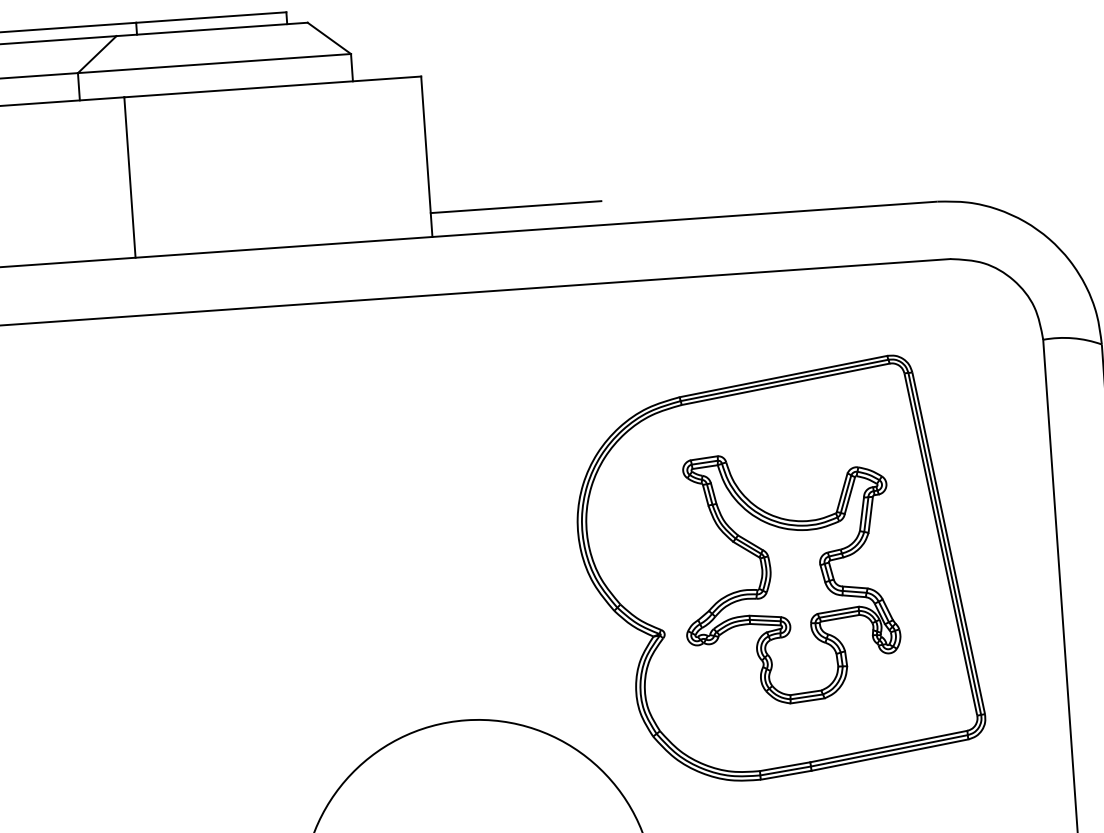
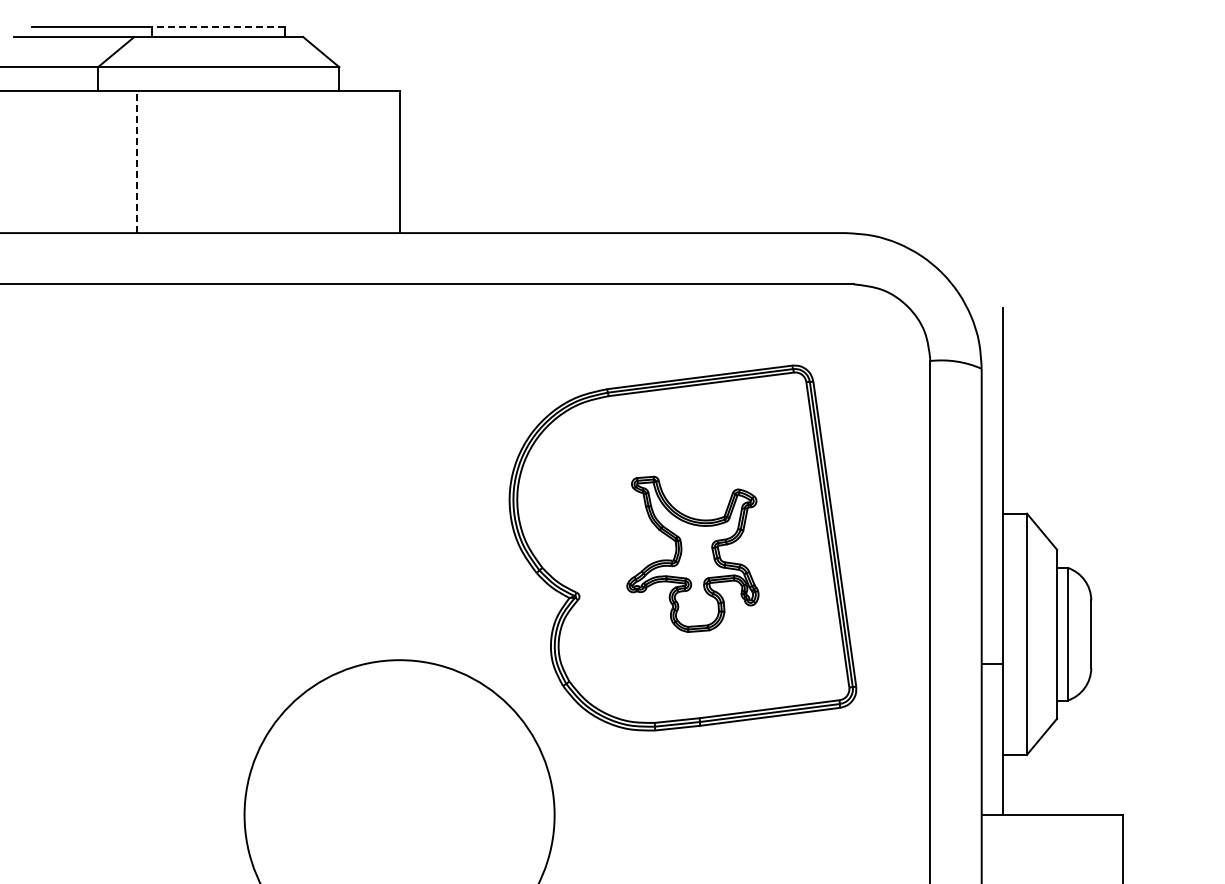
line: (211, 17) -> (218, 26), solid -> dashed
line: (130, 177) -> (137, 162), solid -> dashed
line: (515, 206) -> (474, 211), removed
part: (789, 577) -> (692, 554), size x0.7

